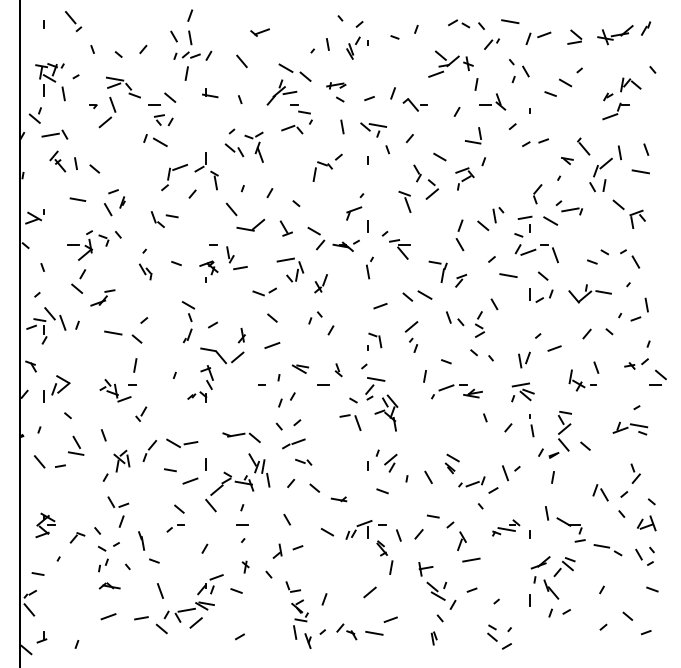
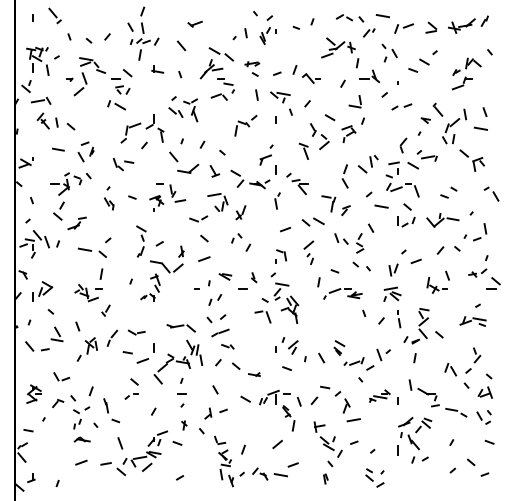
part: (630, 258) -> (491, 193), moved
part: (182, 443) -> (136, 332), size x0.7
part: (118, 501) -> (61, 376), moved

